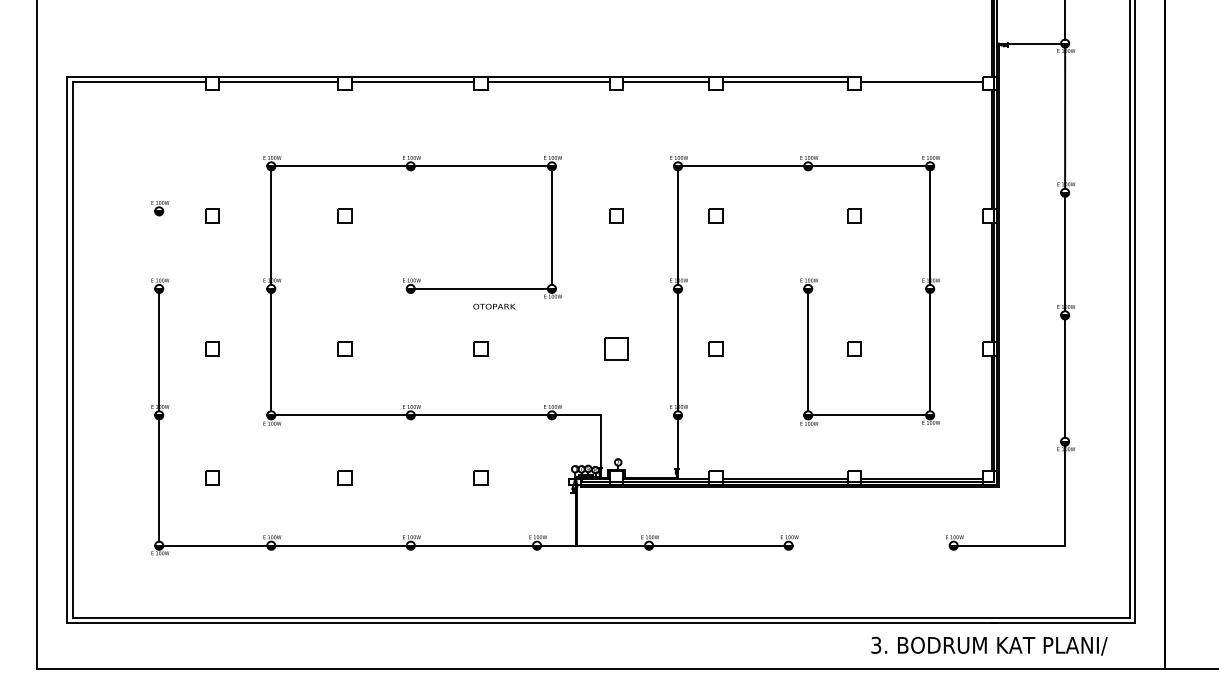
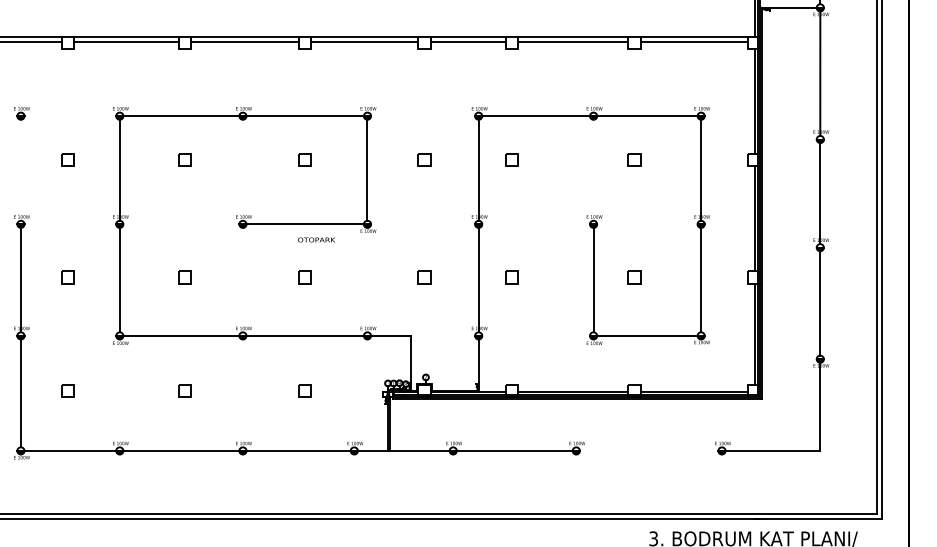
line: (922, 76) -> (694, 36), added
part: (160, 208) -> (22, 113), moved
part: (480, 215) -> (304, 159), added
part: (616, 348) -> (424, 276), size x0.62

